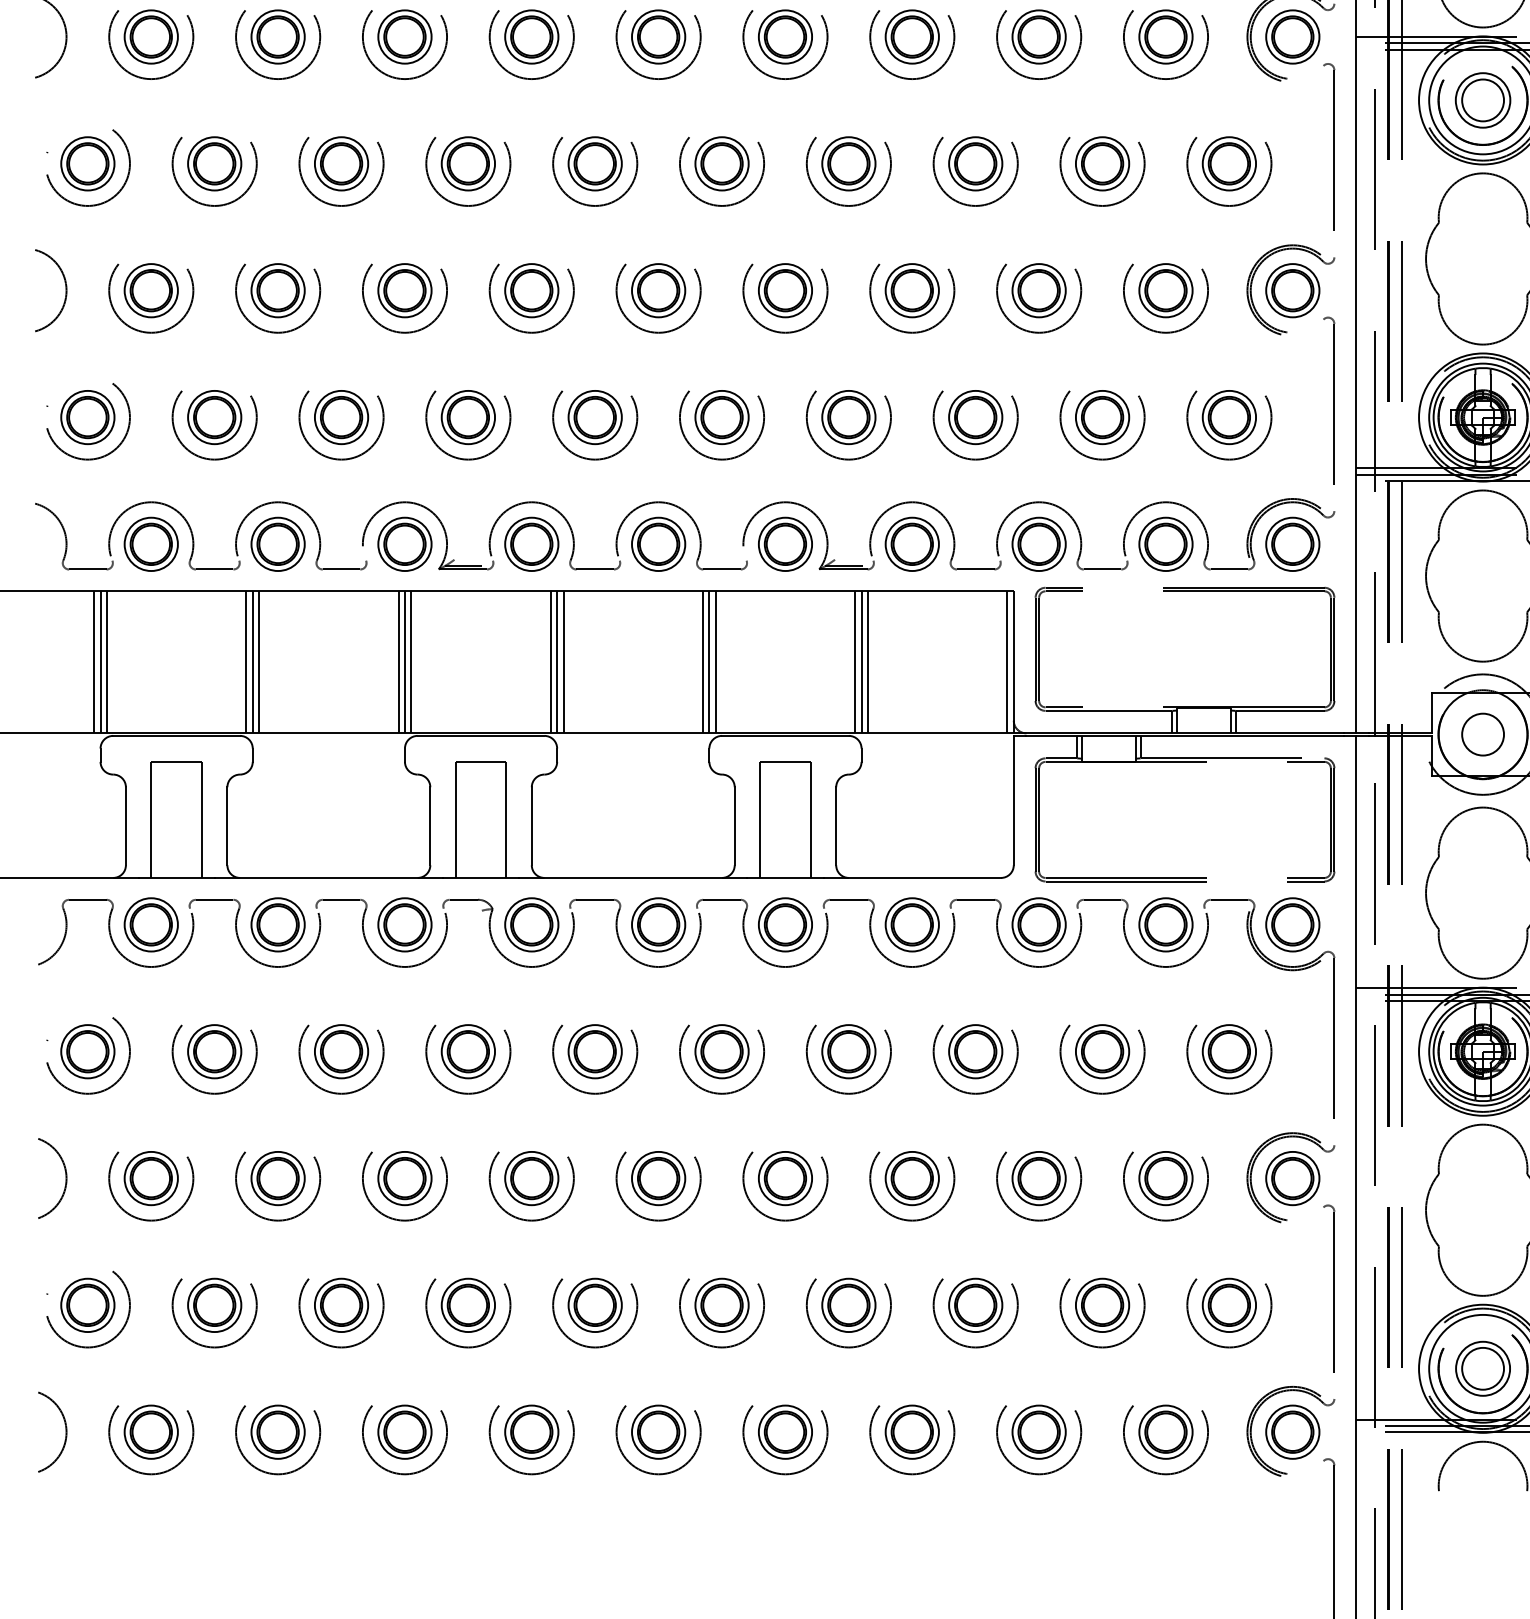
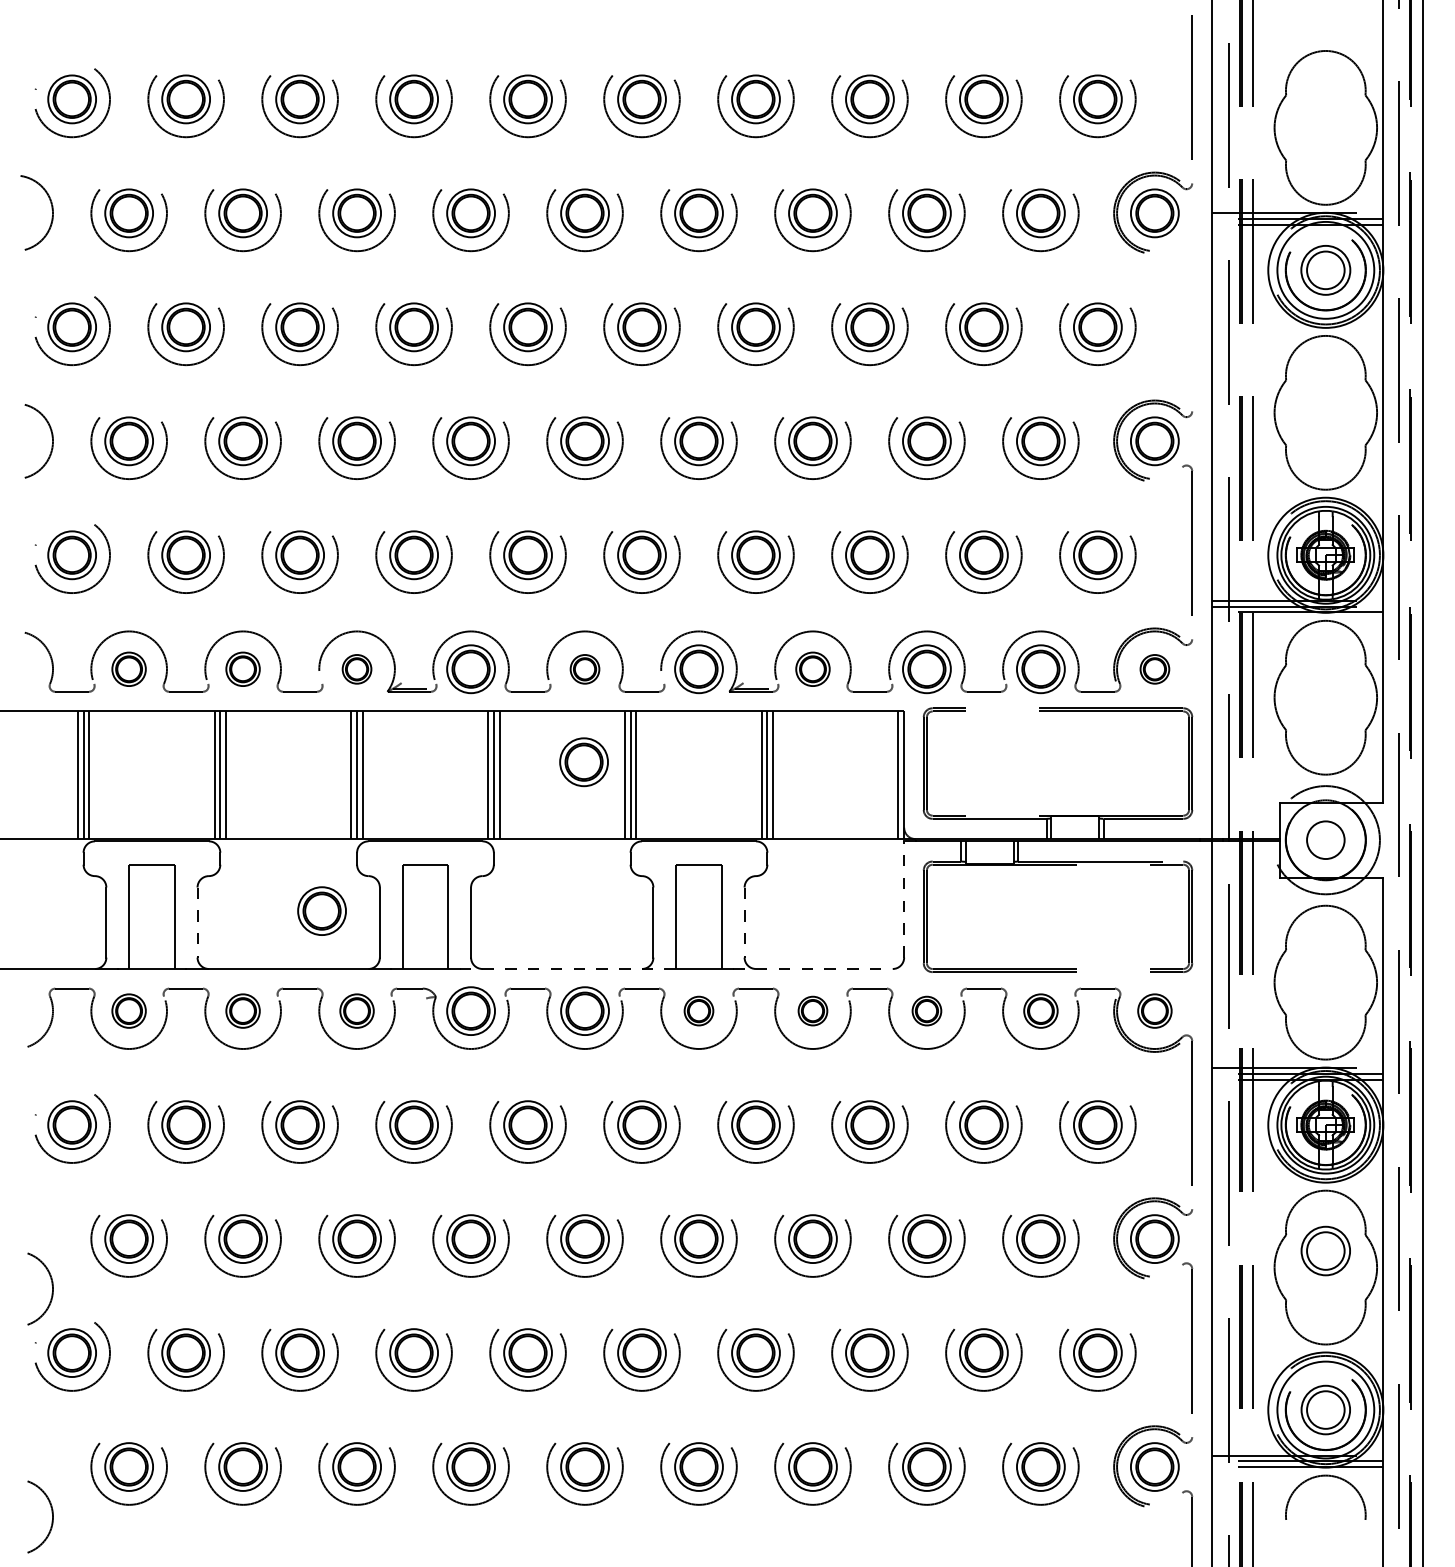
part: (1329, 146) -> (1187, 311), removed
part: (150, 544) -> (128, 669), size x0.7
part: (277, 544) -> (242, 669), size x0.7
part: (404, 544) -> (356, 669), size x0.6
part: (658, 544) -> (584, 669), size x0.6
part: (911, 544) -> (812, 669), size x0.7
part: (1292, 544) -> (1154, 669), size x0.6
part: (656, 648) -> (583, 762), added
line: (1014, 799) -> (904, 898), solid -> dashed
part: (365, 812) -> (321, 910), added
line: (227, 827) -> (197, 923), solid -> dashed
line: (836, 827) -> (744, 923), solid -> dashed
line: (633, 878) -> (562, 969), solid -> dashed
line: (911, 878) -> (812, 969), solid -> dashed
part: (150, 924) -> (128, 1010), size x0.7
part: (277, 924) -> (242, 1010), size x0.7
part: (404, 924) -> (356, 1010), size x0.7
part: (784, 924) -> (698, 1010), size x0.6
part: (911, 924) -> (812, 1010), size x0.6
part: (1038, 924) -> (926, 1010), size x0.6
part: (1165, 924) -> (1040, 1010), size x0.7
part: (1292, 924) -> (1154, 1010), size x0.7
arc: (64, 1174) -> (51, 1285), moved
part: (1482, 1191) -> (1325, 1250), added
arc: (64, 1427) -> (51, 1512), moved

